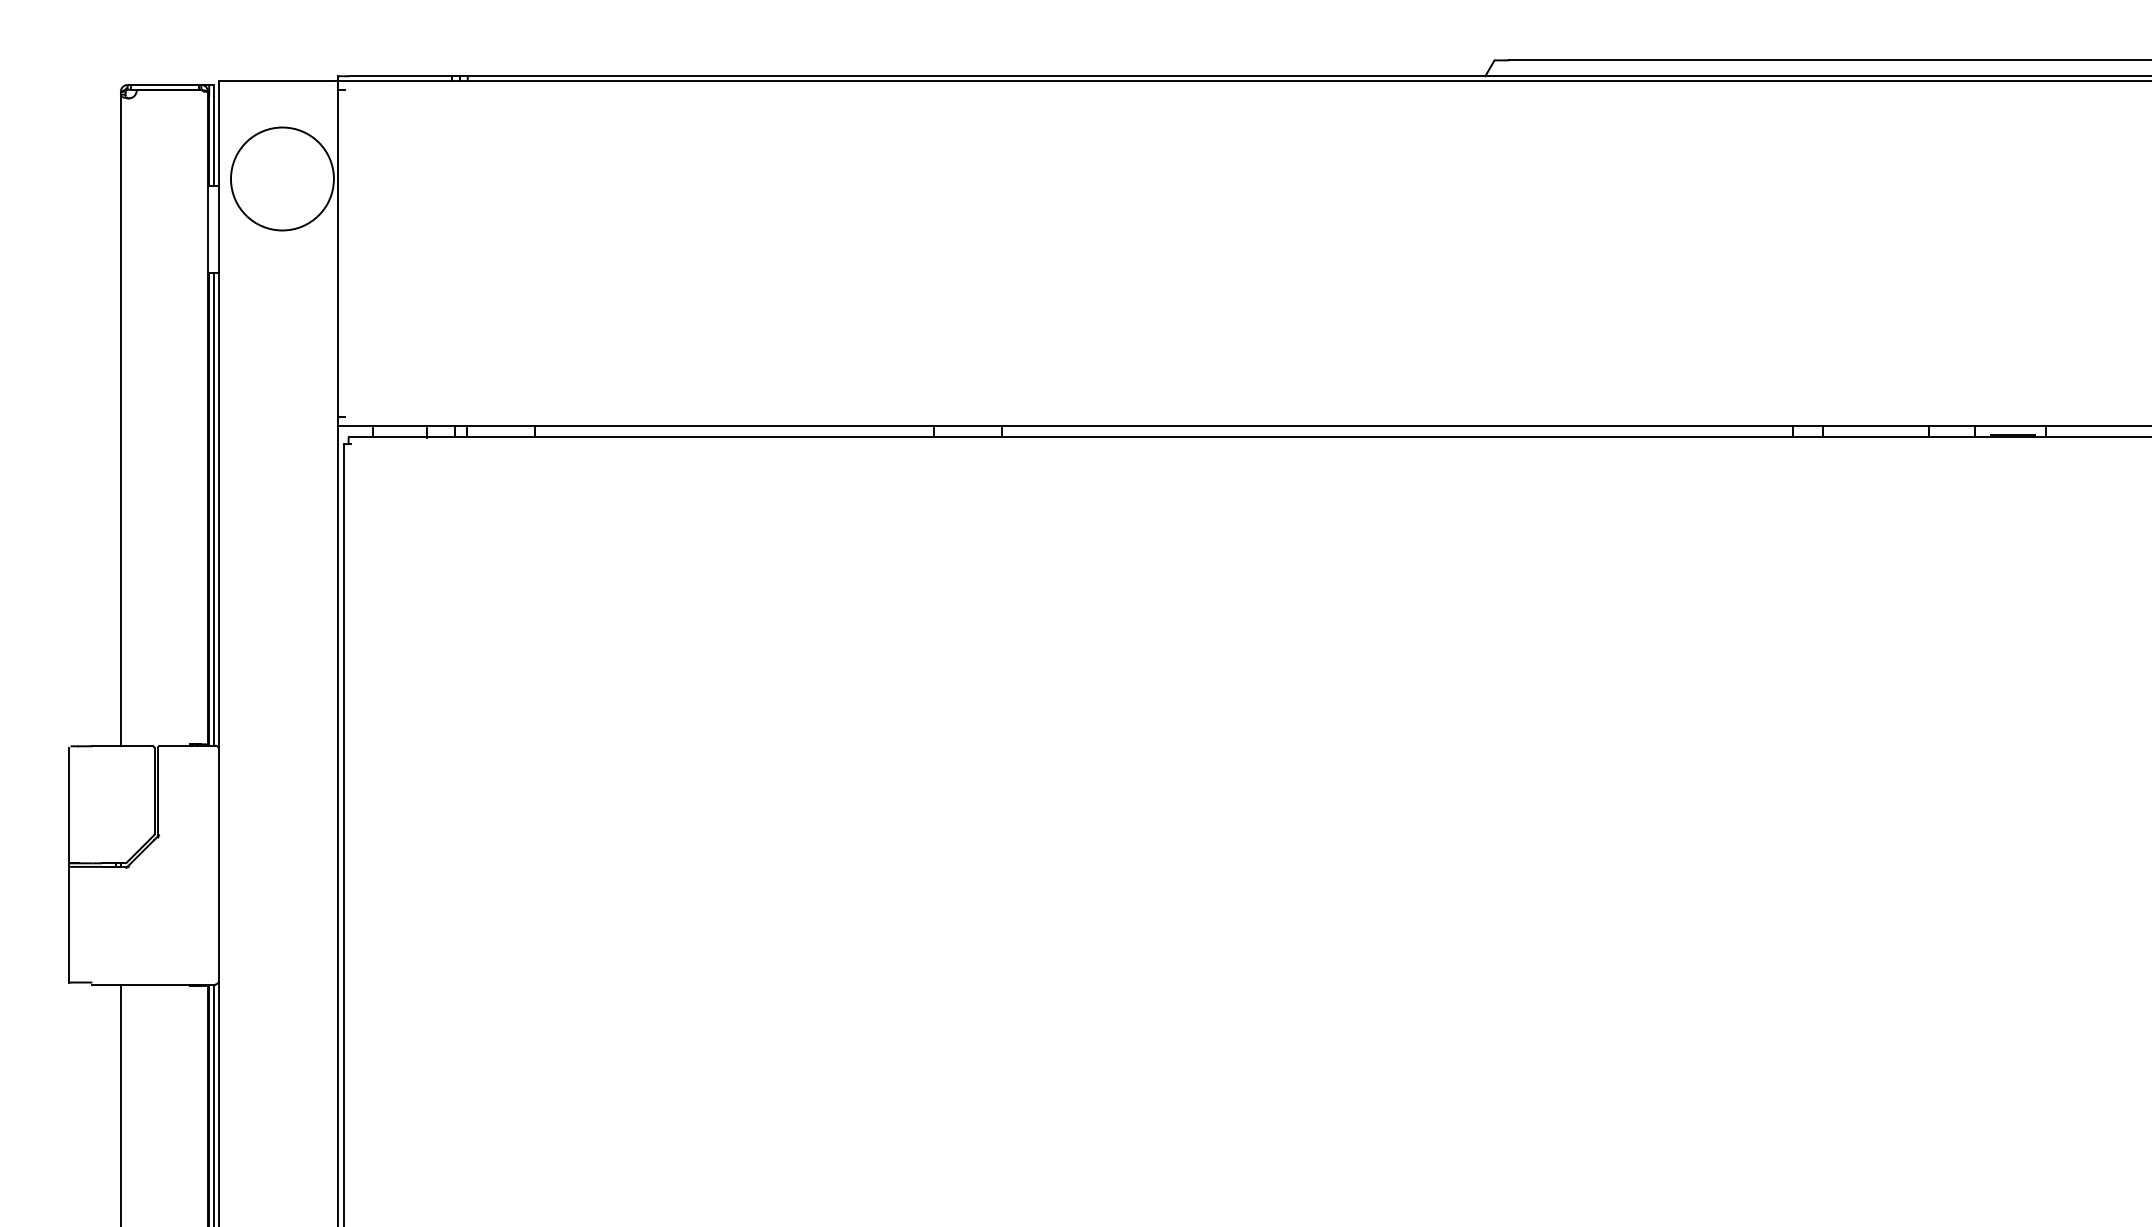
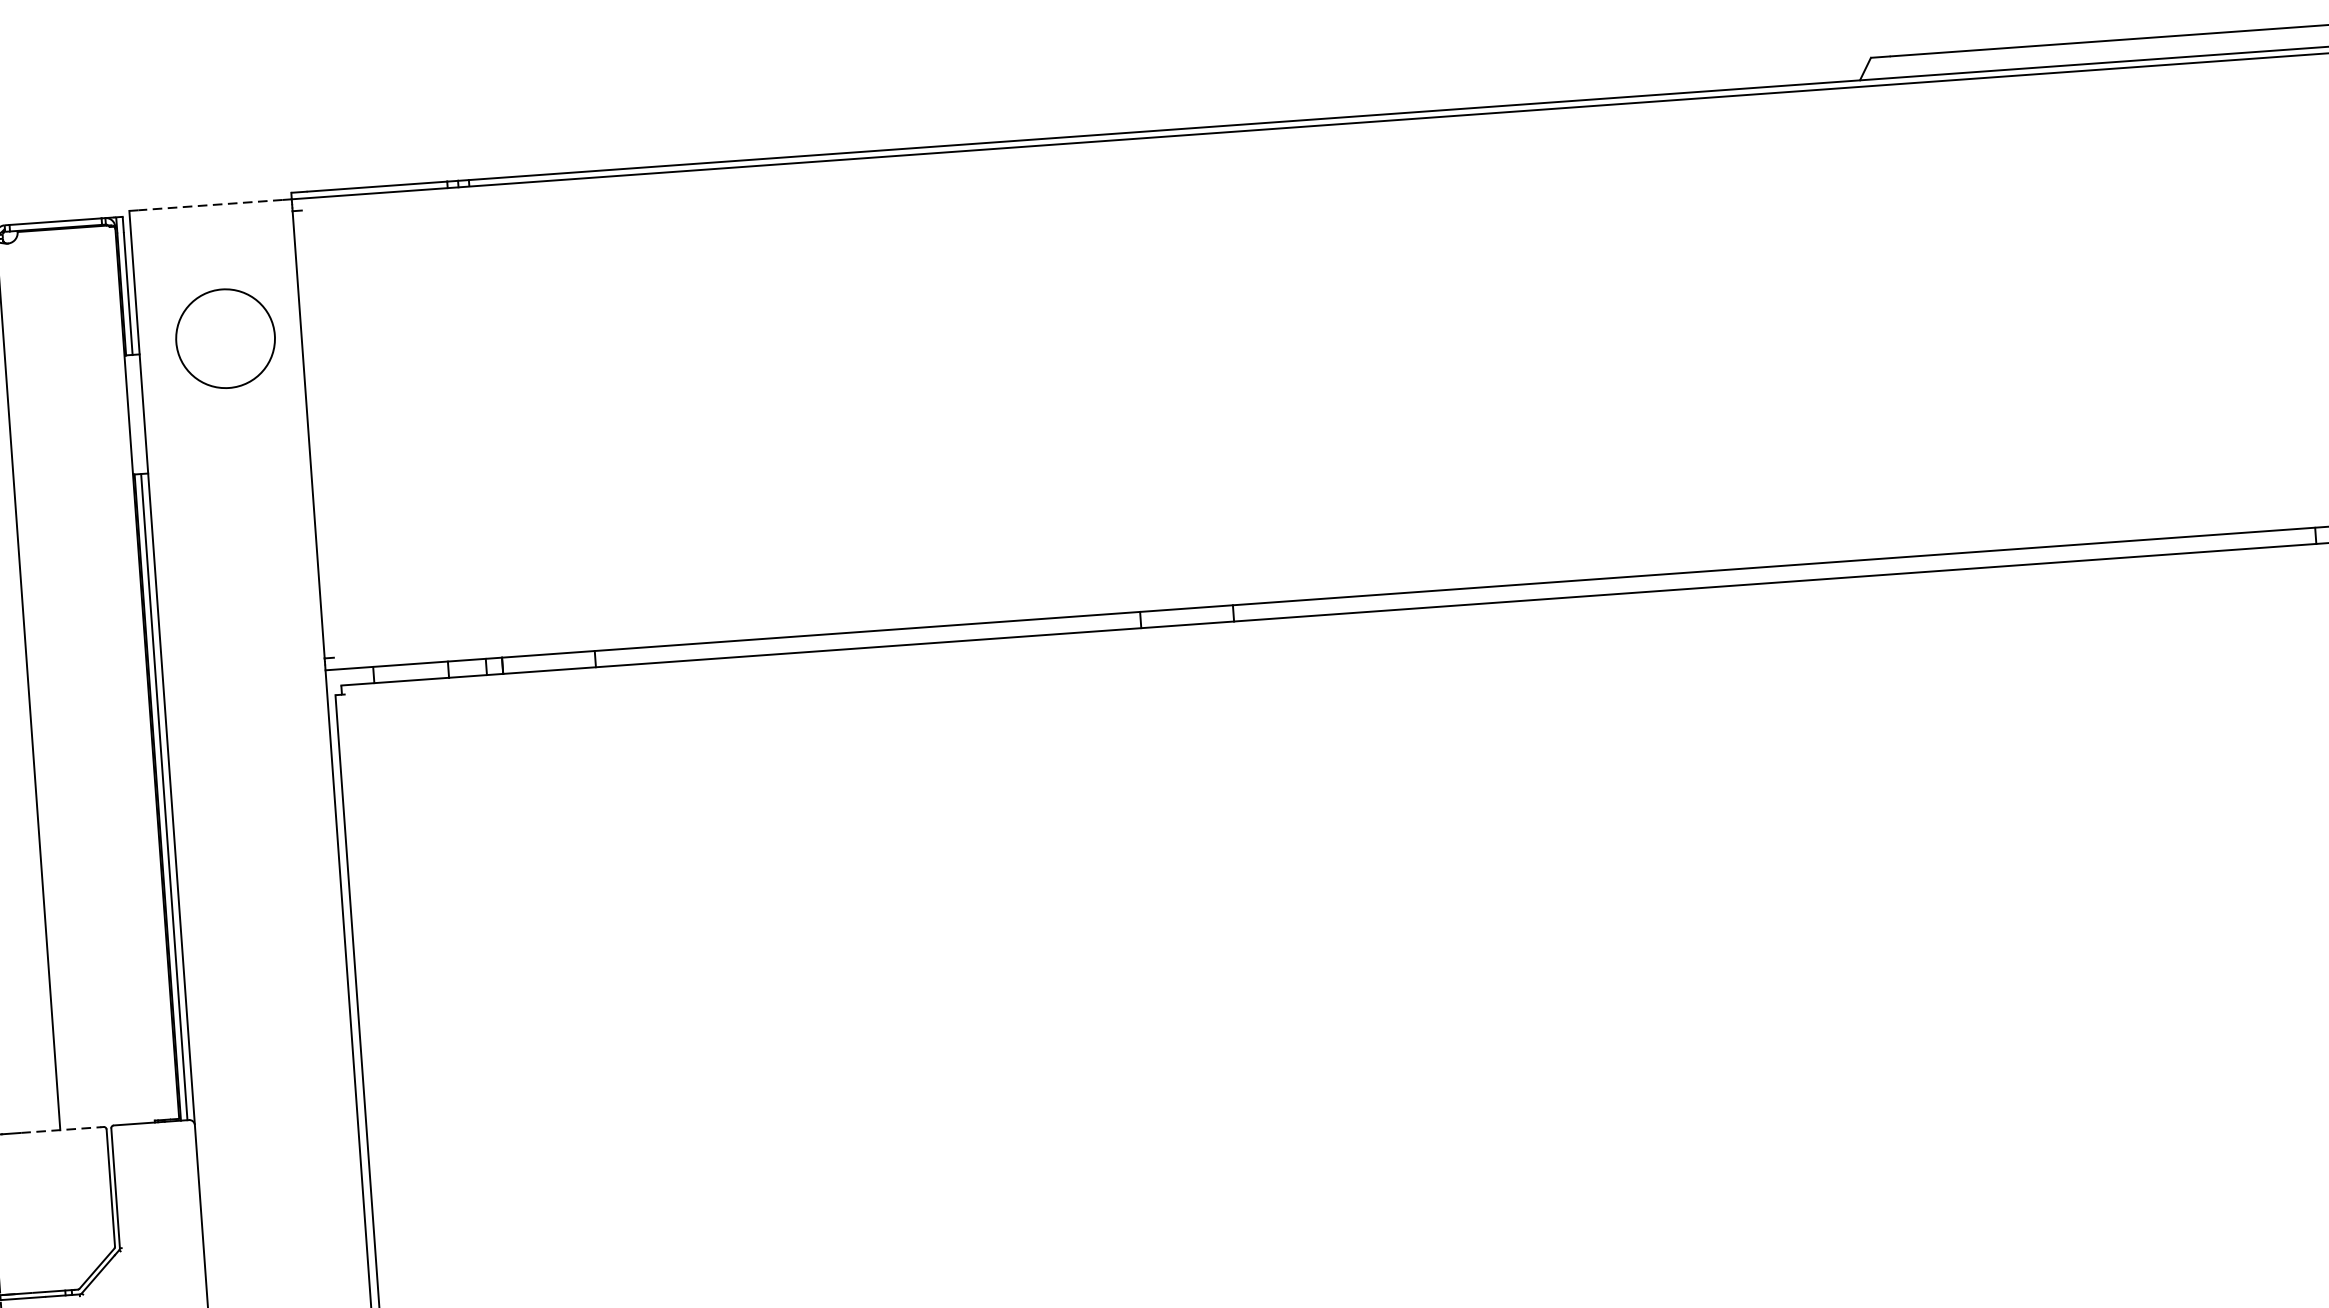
line: (278, 80) -> (210, 204), solid -> dashed
circle: (281, 178) -> (224, 338), size x0.7
line: (122, 746) -> (62, 1130), solid -> dashed

